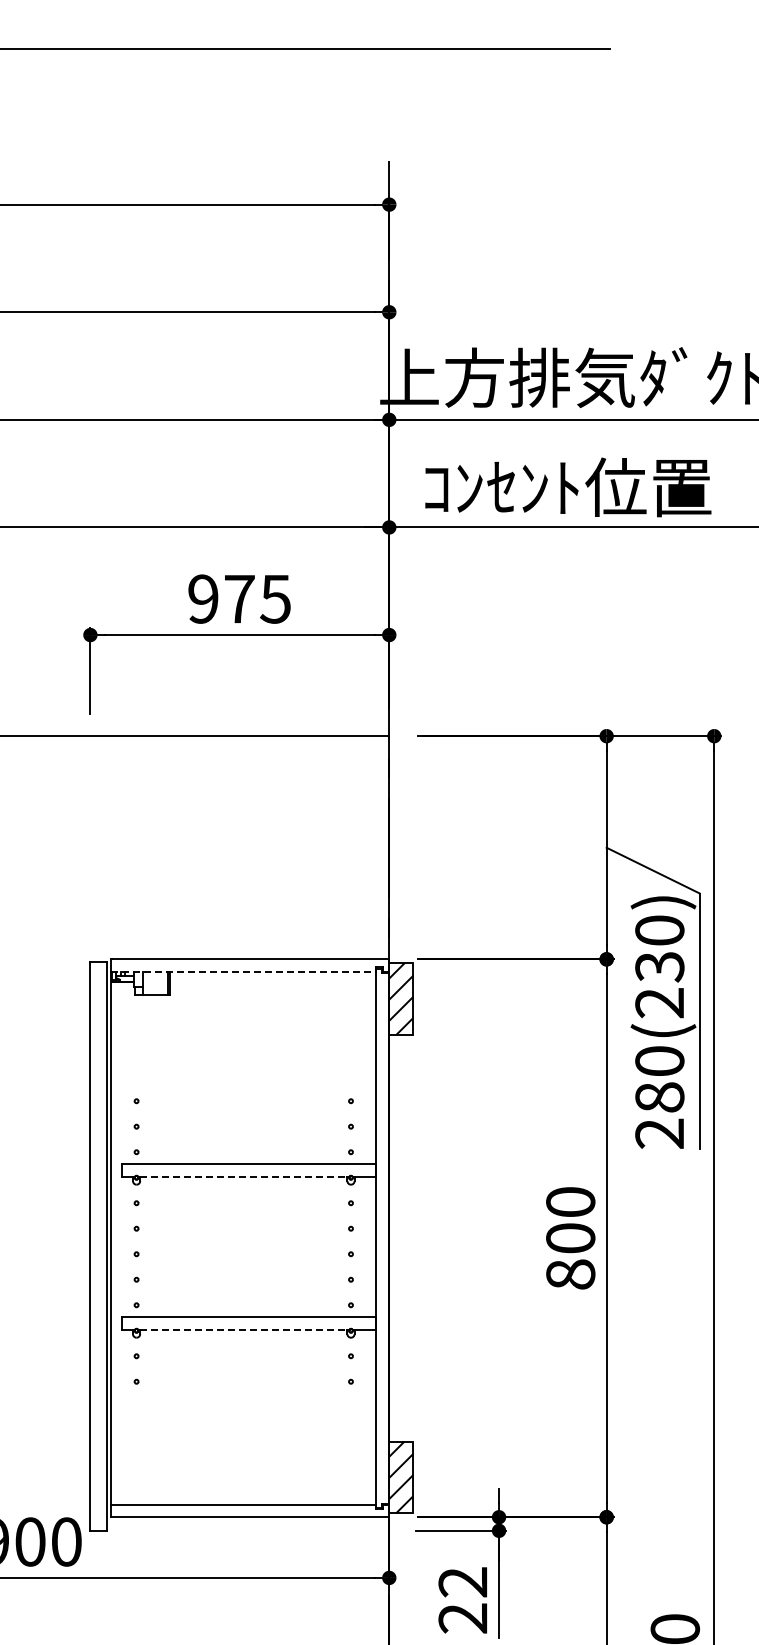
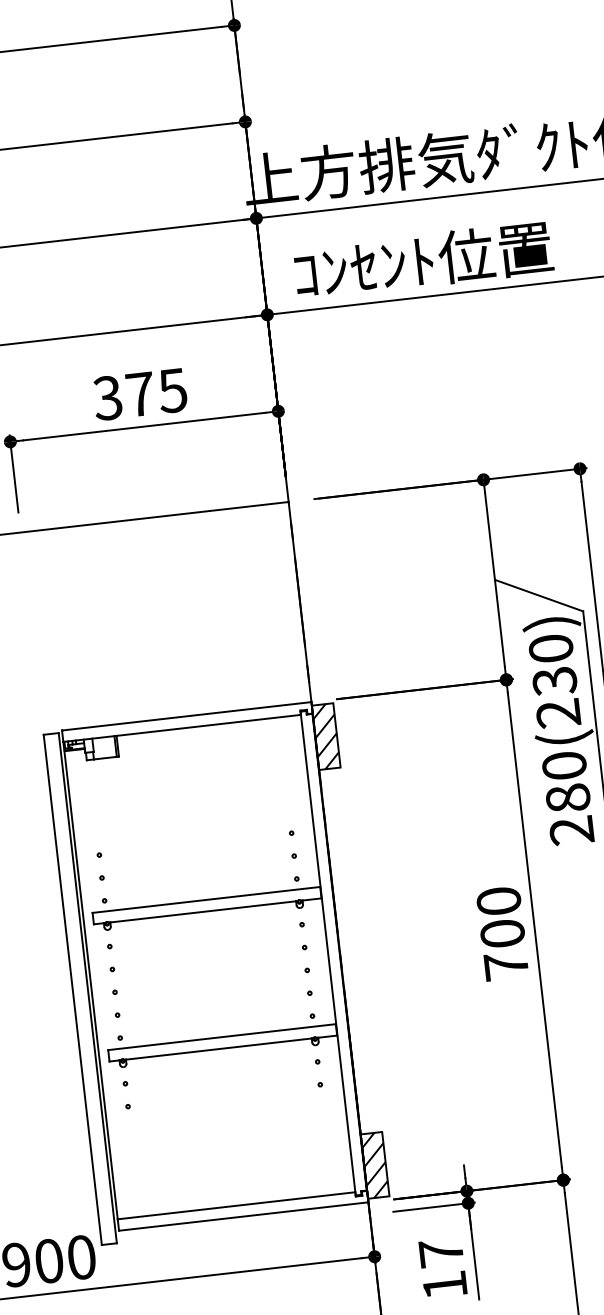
text: (202, 598) -> (107, 397), 975 -> 375
line: (243, 972) -> (182, 728), dashed -> solid
line: (243, 1176) -> (202, 911), dashed -> solid
text: (570, 1274) -> (506, 966), 800 -> 700
line: (243, 1329) -> (218, 1048), dashed -> solid
text: (462, 1600) -> (442, 1269), 22 -> 17

